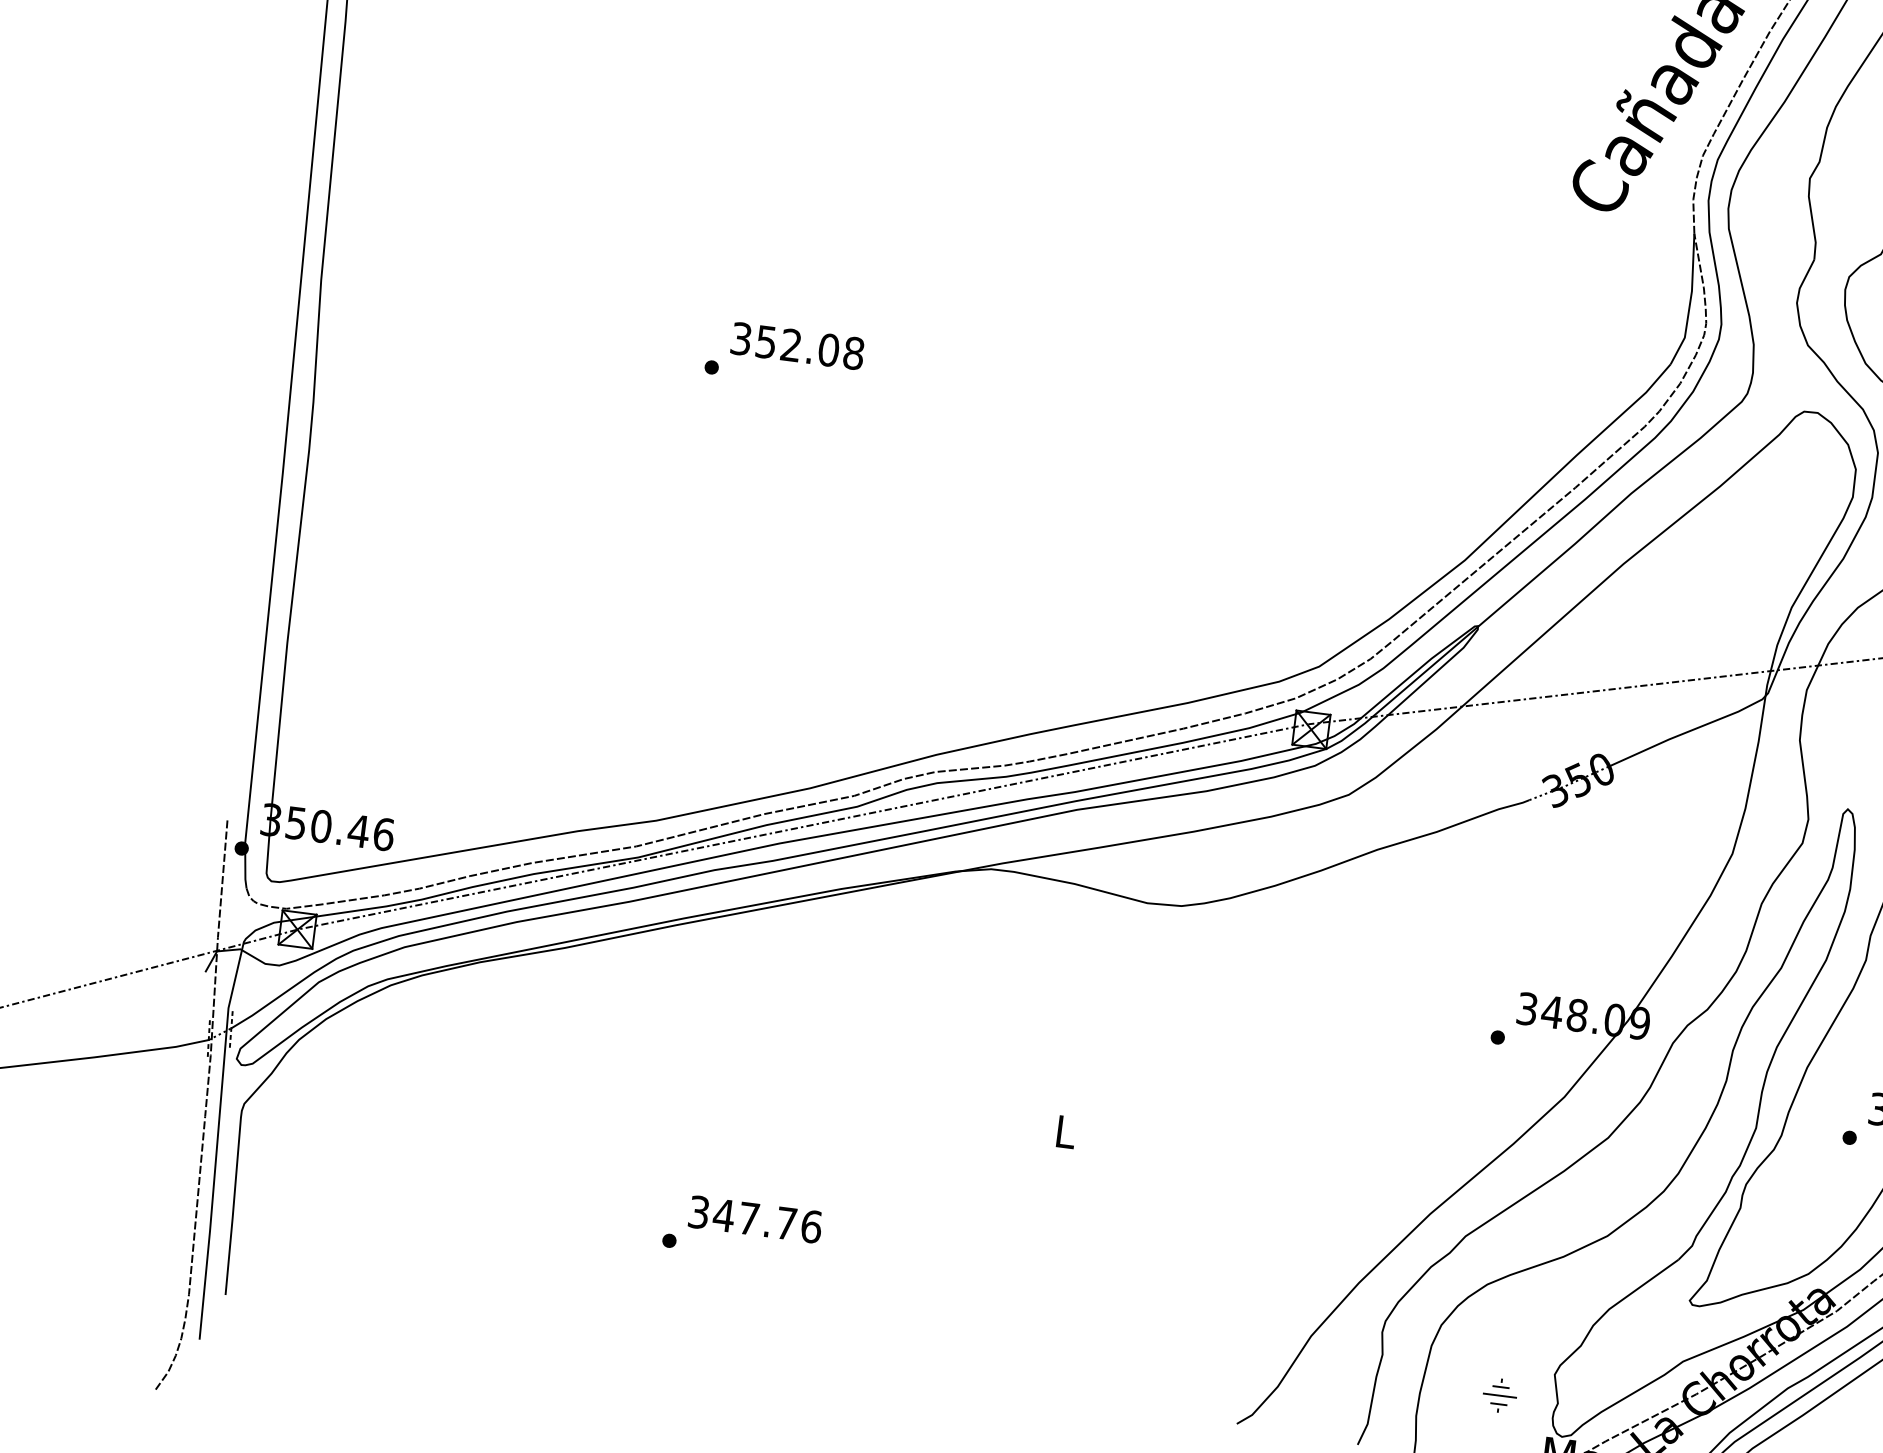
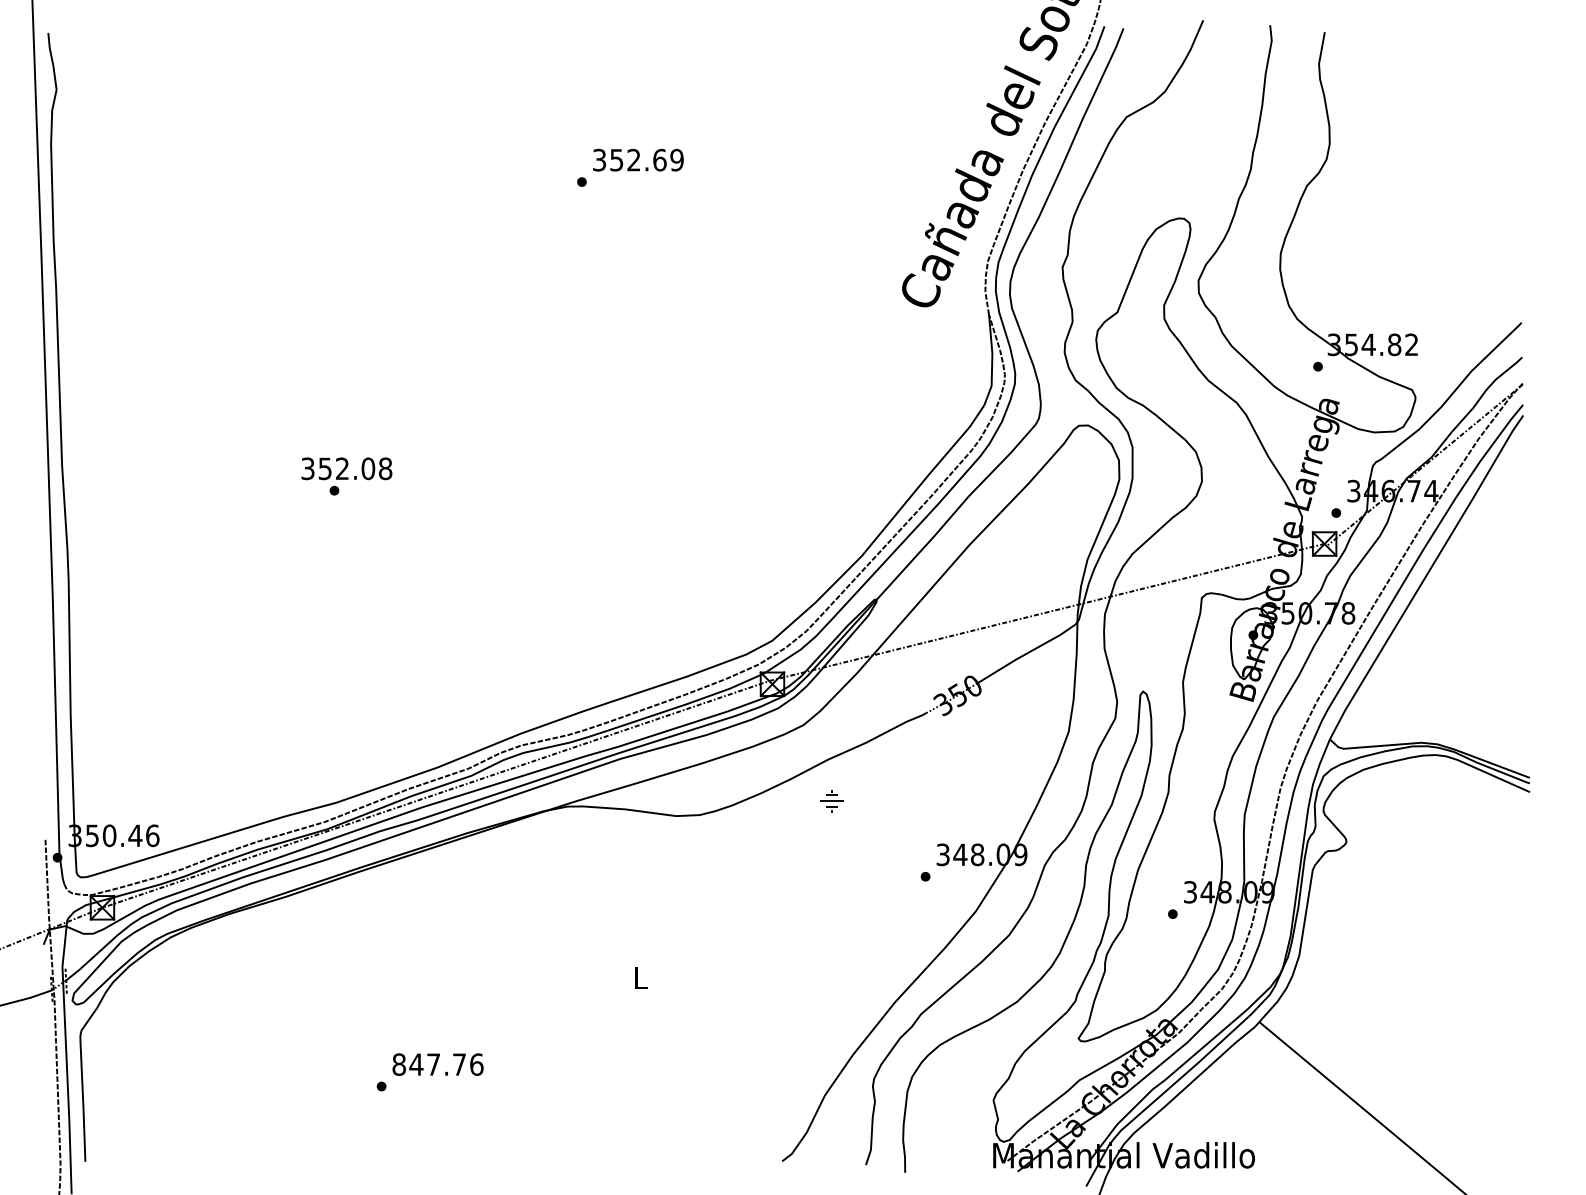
text: (797, 345) -> (346, 468), moved
text: (698, 1212) -> (398, 1064), 347.76 -> 847.76
part: (1498, 1395) -> (831, 801), moved

